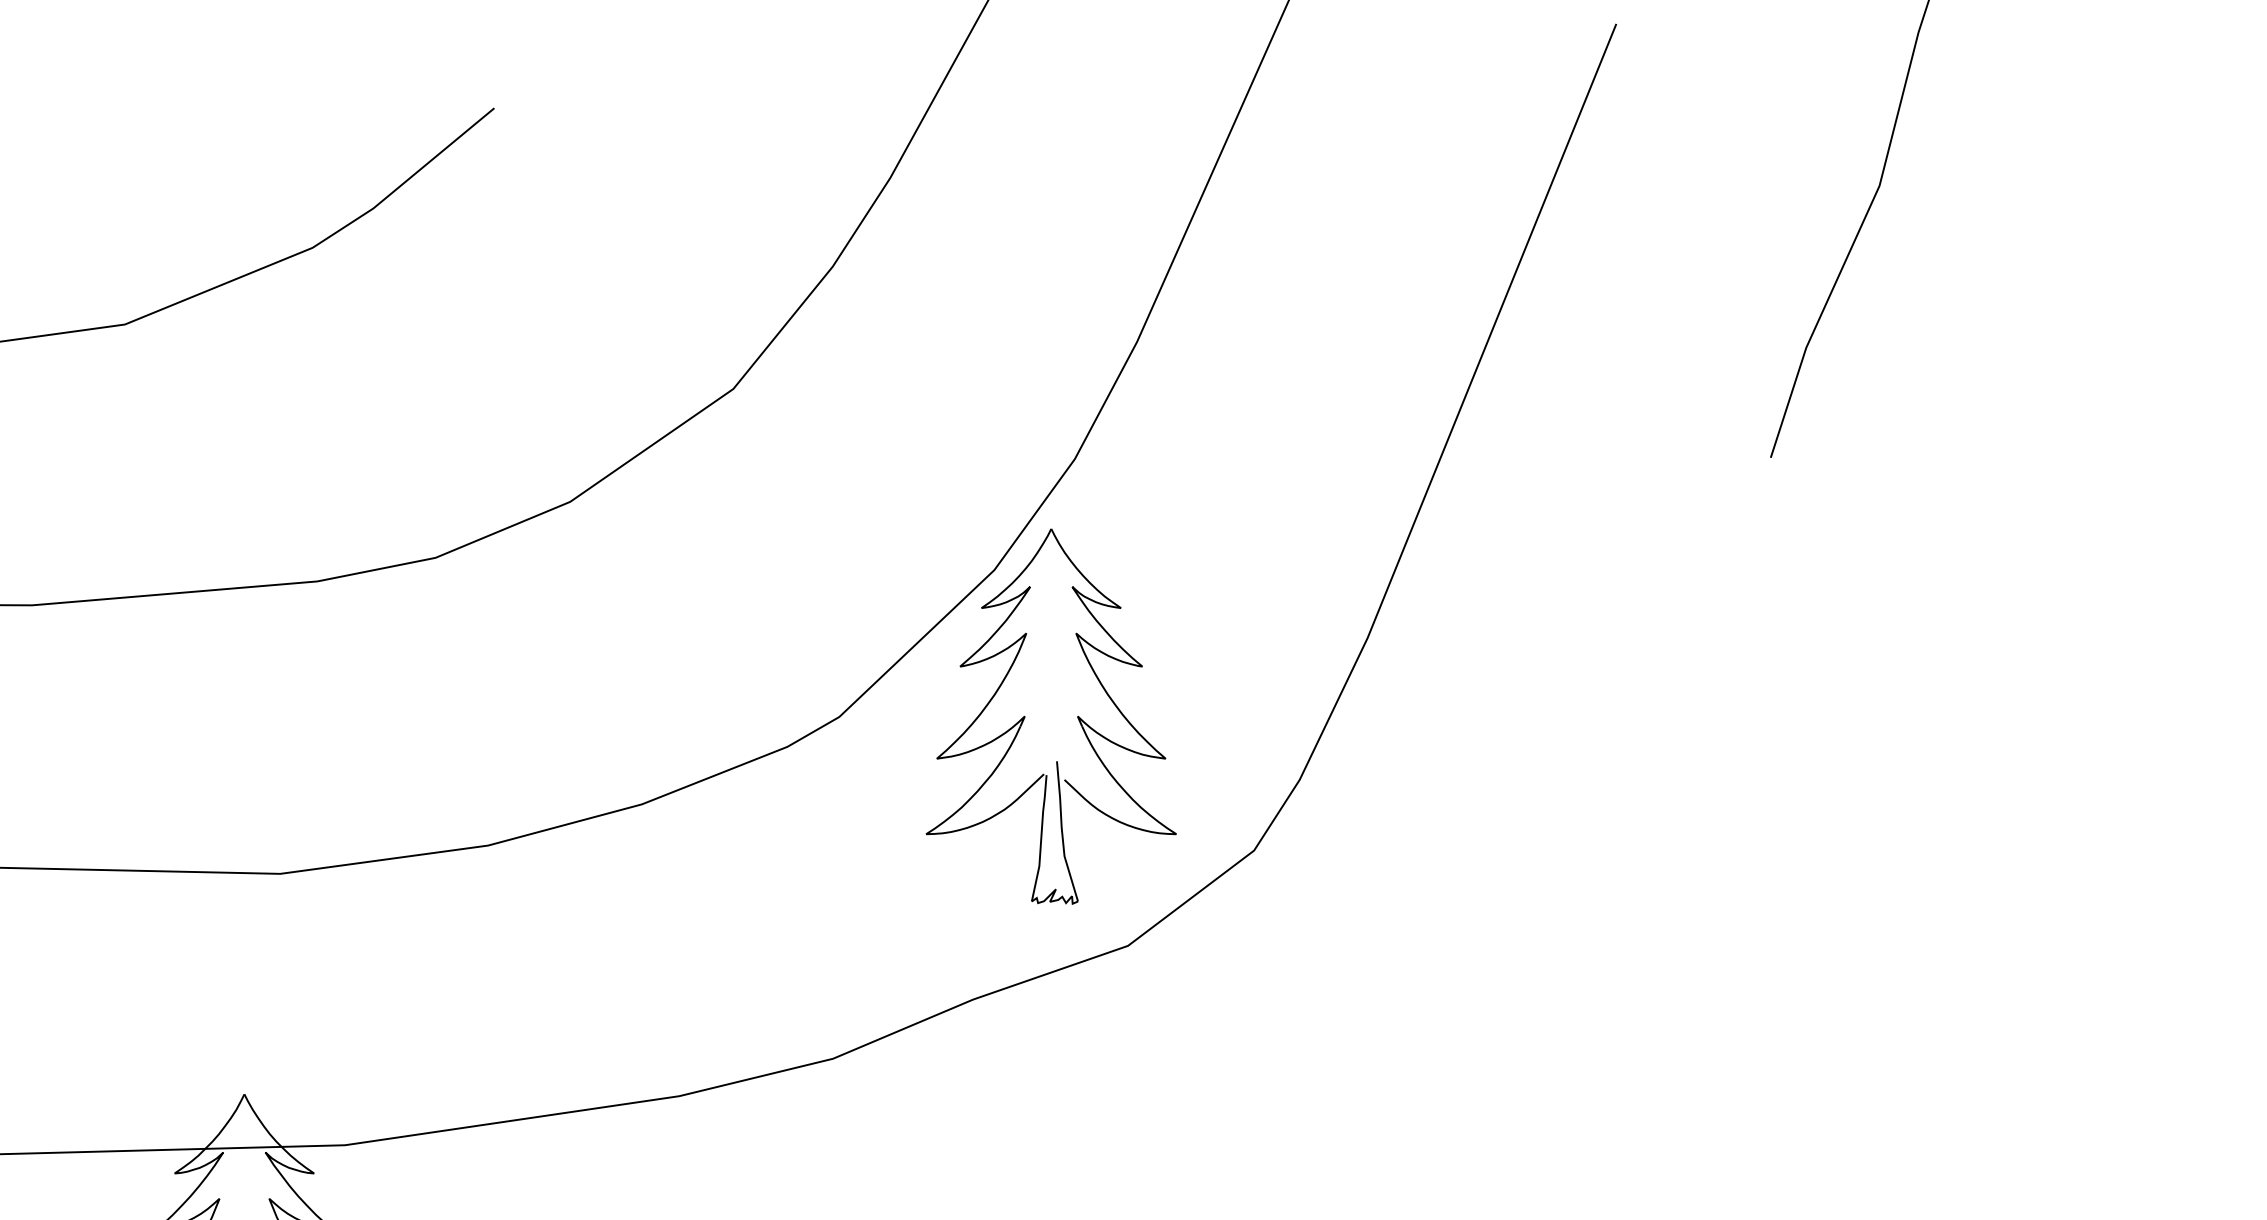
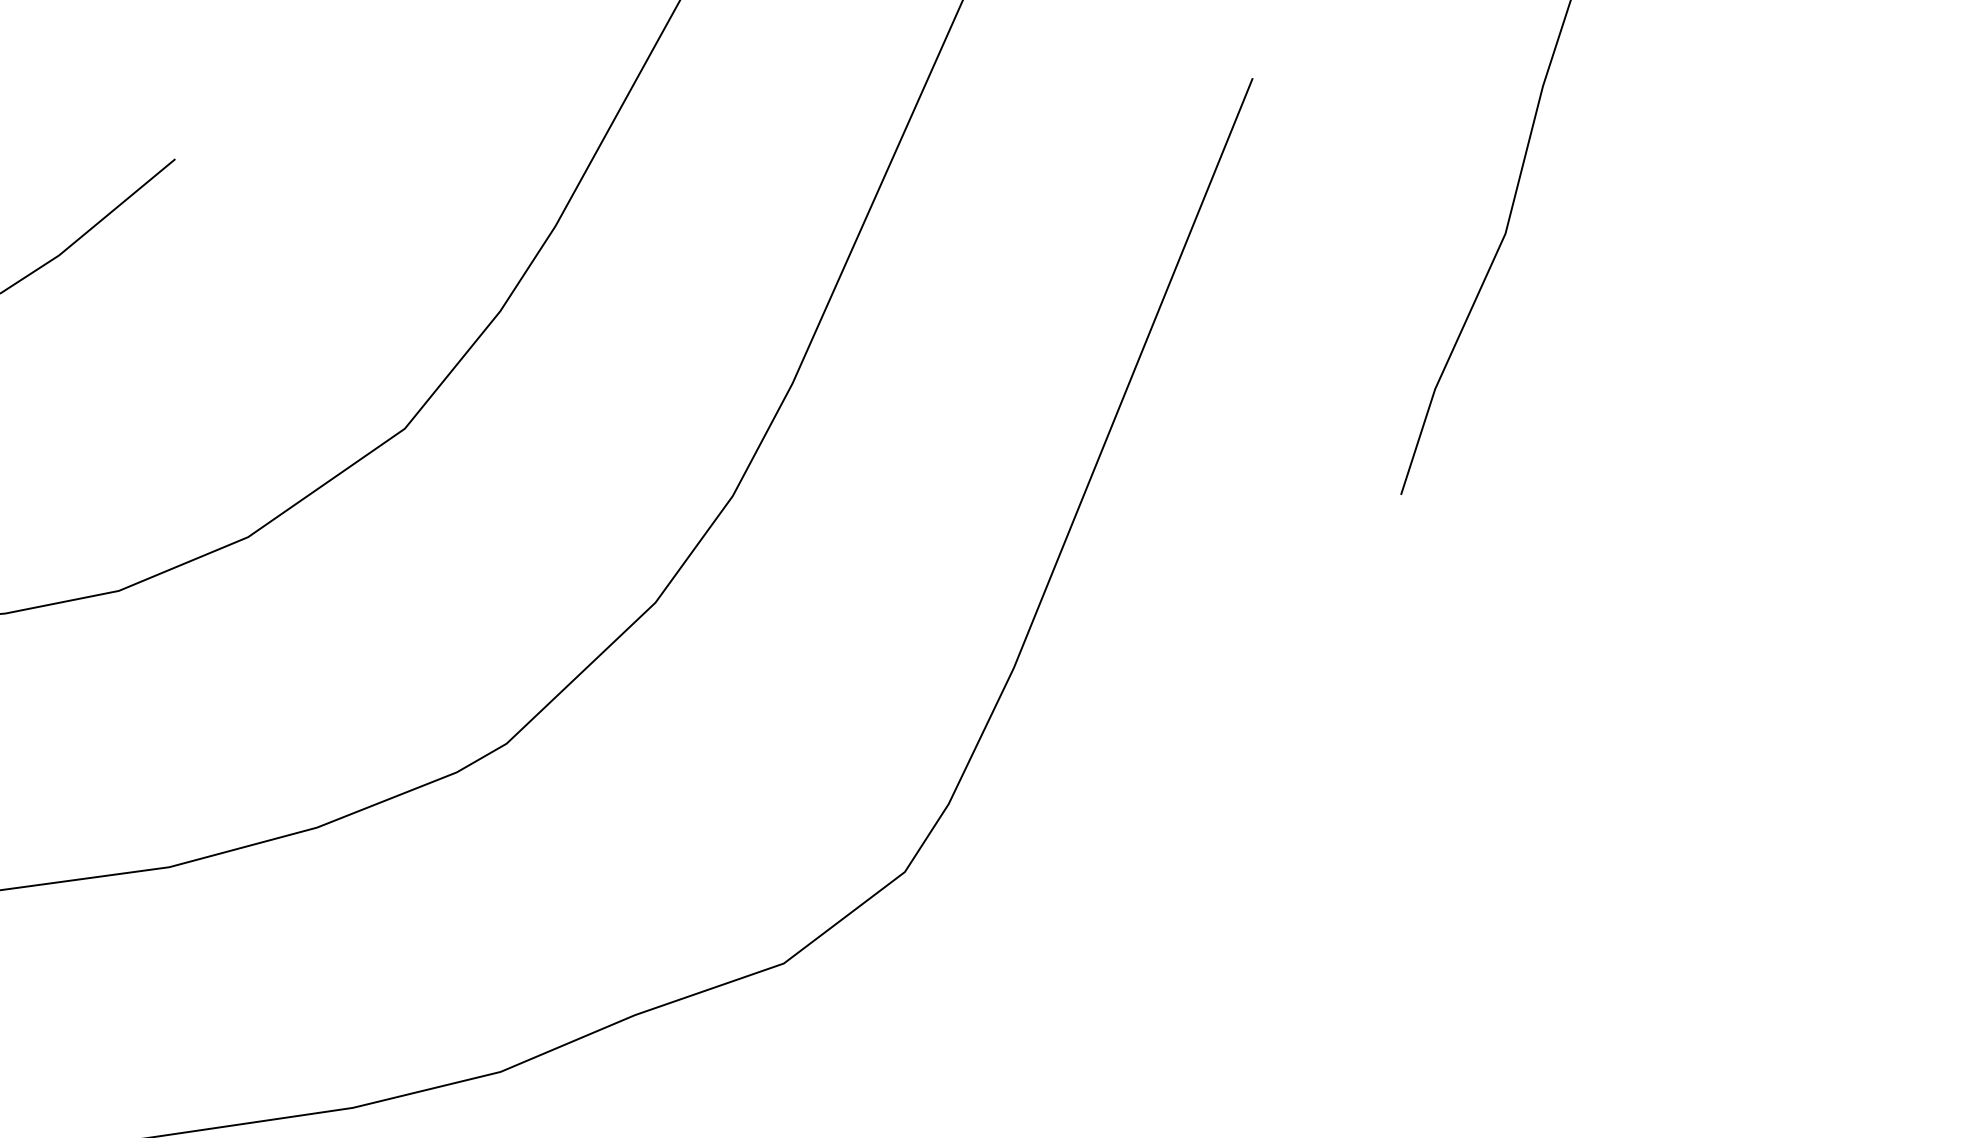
part: (1025, 716) -> (685, 743), removed

